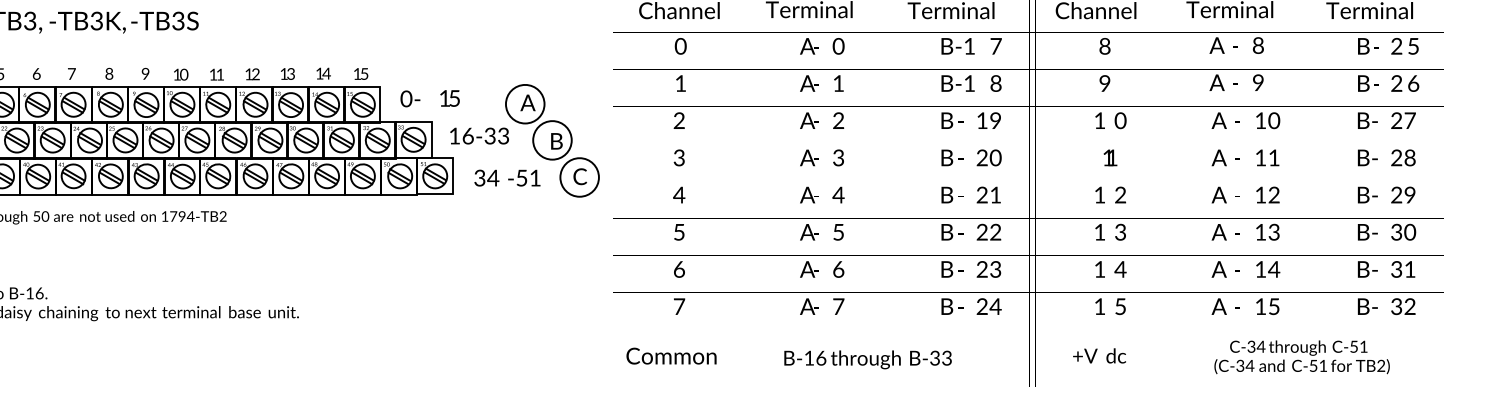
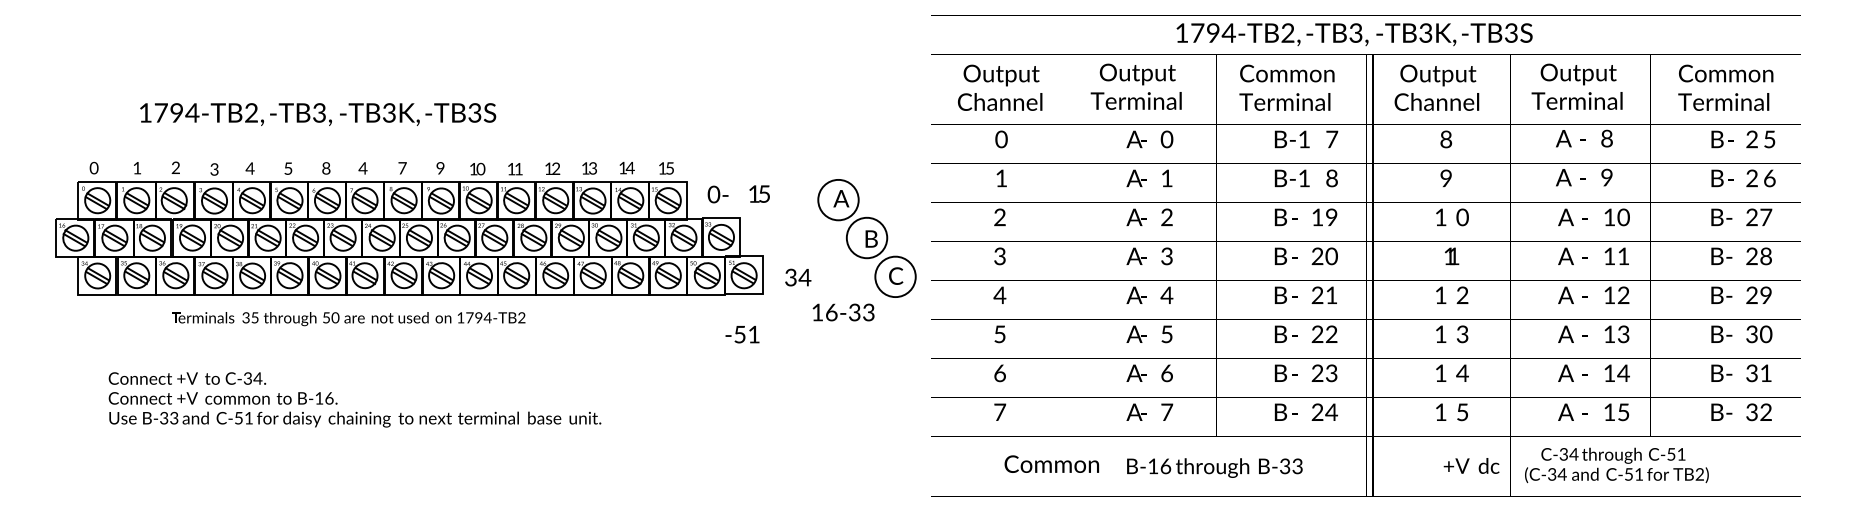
text: (36, 73) -> (326, 167), 6 -> 8
text: (71, 74) -> (362, 168), 7 -> 4
text: (109, 74) -> (402, 168), 8 -> 7
text: (479, 136) -> (843, 312), moved
text: (524, 178) -> (742, 334), moved
text: (671, 355) -> (1051, 463), moved
text: (1099, 355) -> (1471, 465), moved
text: (1301, 357) -> (1616, 465), moved
text: (867, 359) -> (1214, 467), moved

